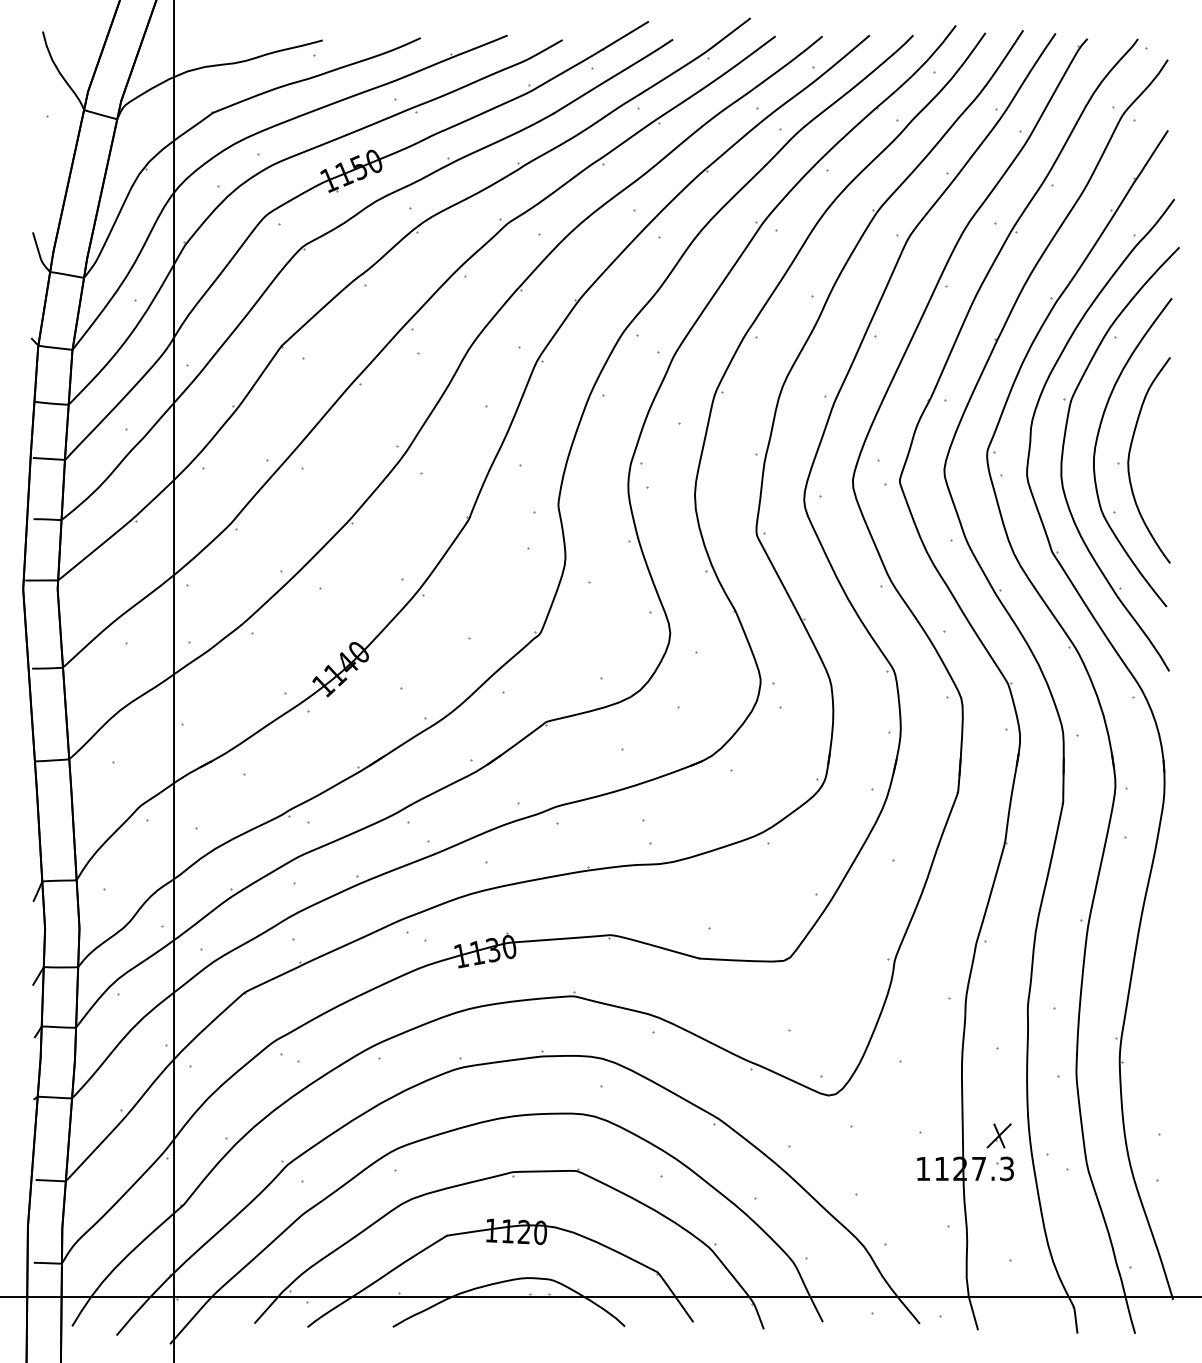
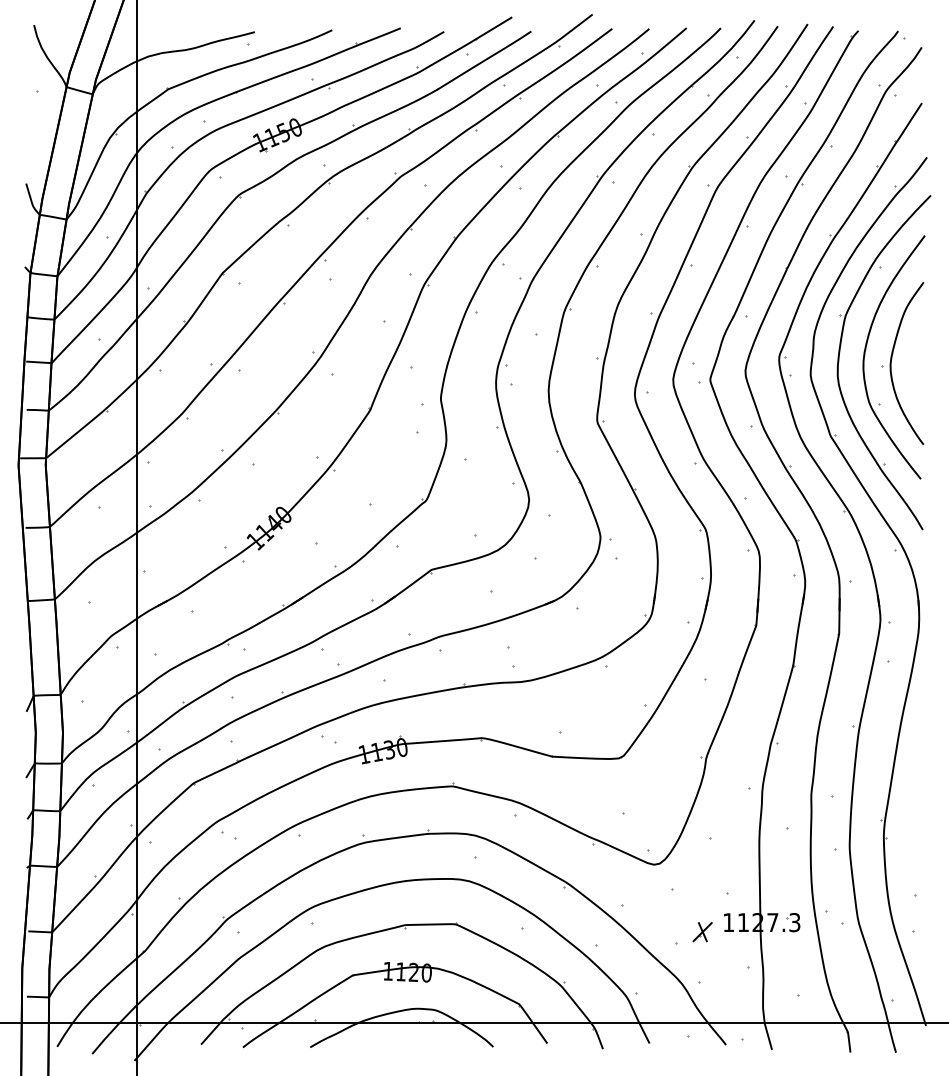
part: (998, 1135) -> (702, 931), moved

